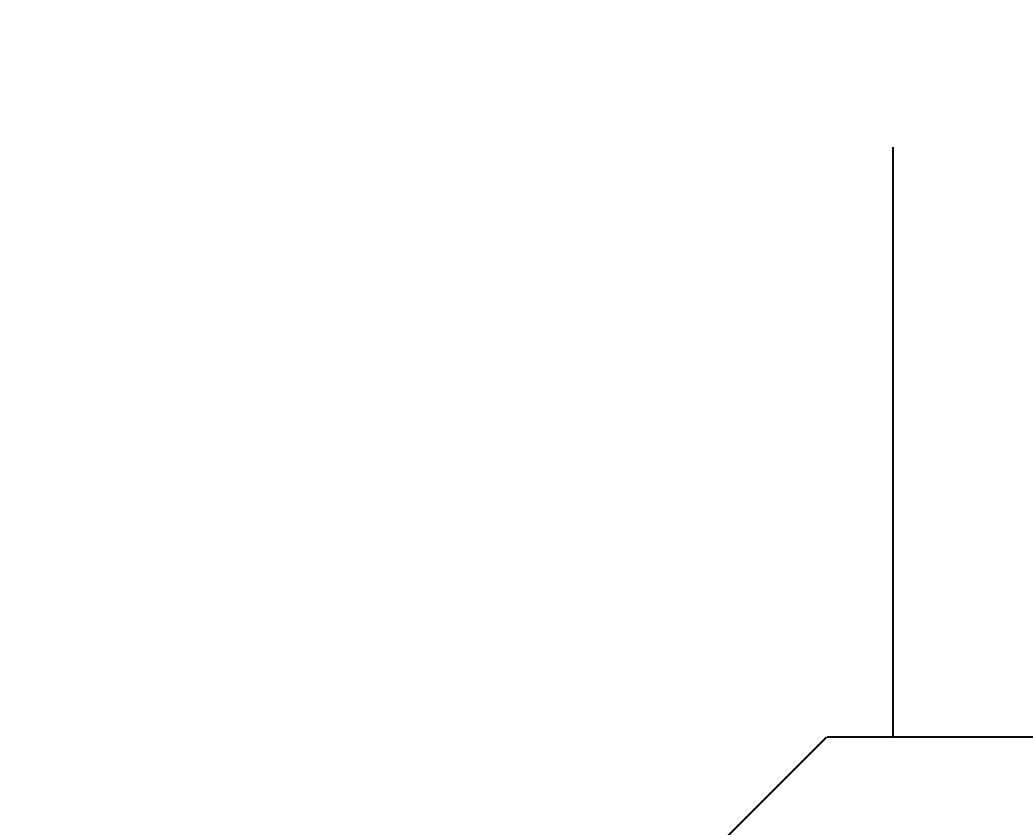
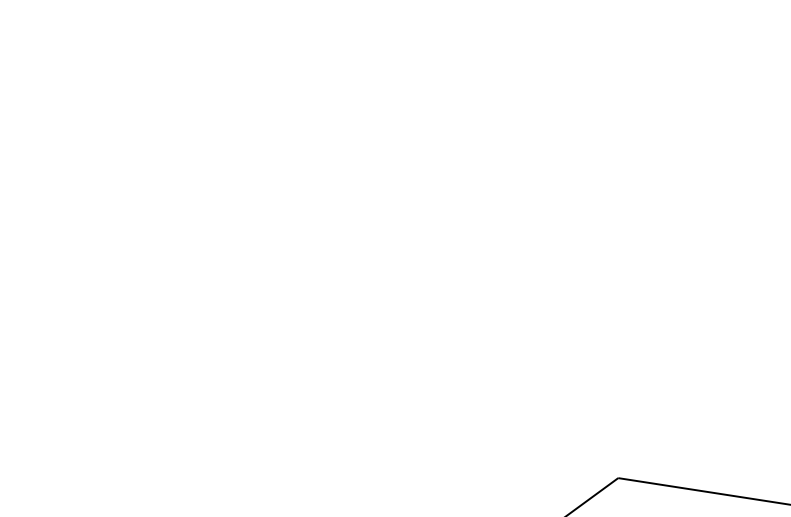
line: (892, 442) -> (703, 261), removed

